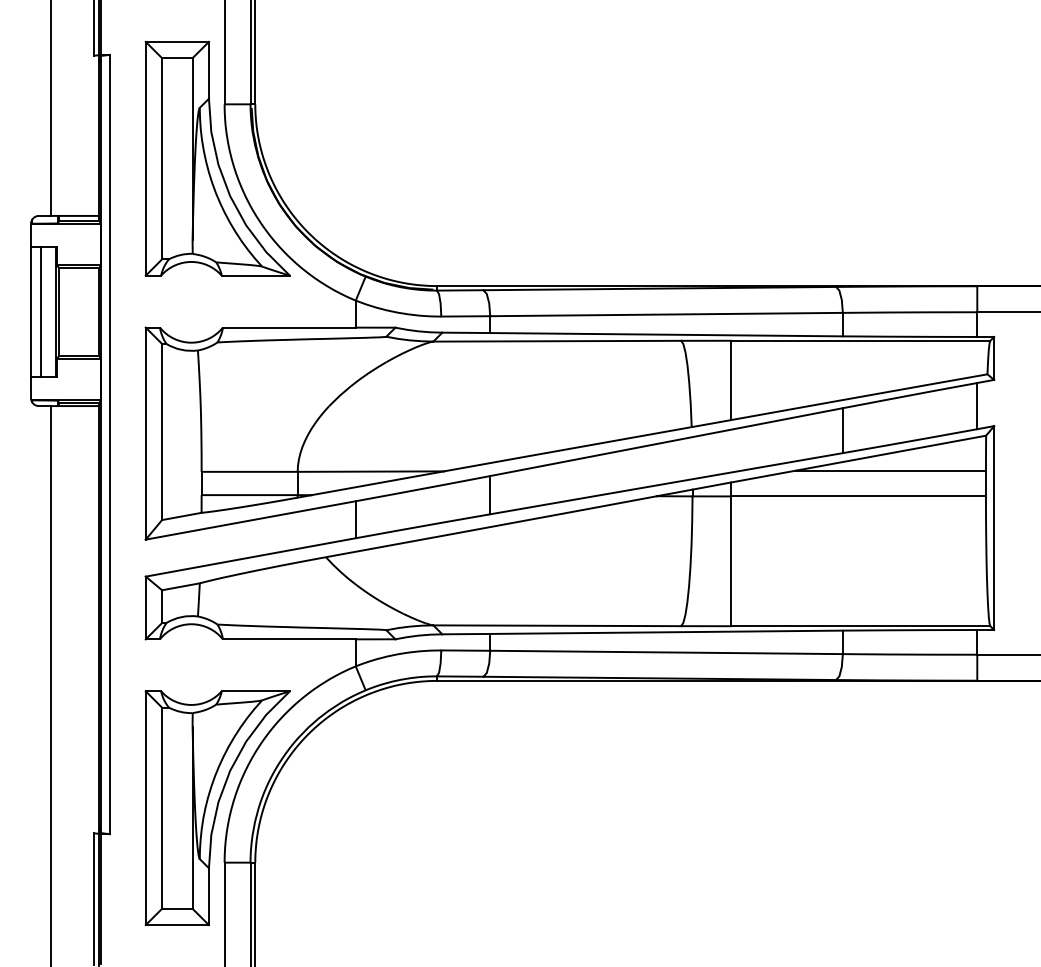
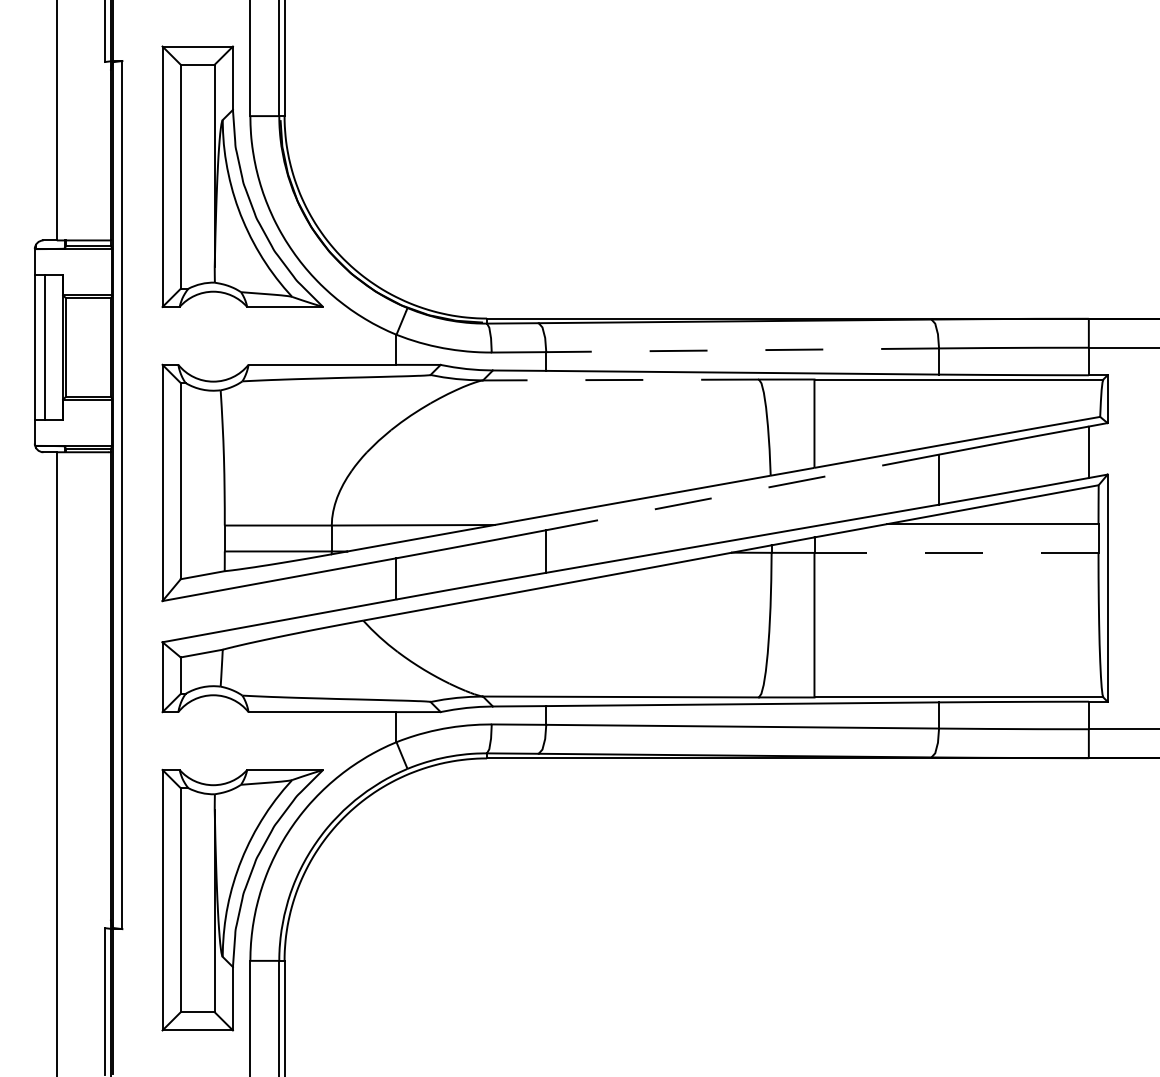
line: (666, 314) -> (742, 350), solid -> dashed
line: (556, 341) -> (620, 380), solid -> dashed
line: (666, 442) -> (742, 492), solid -> dashed
line: (858, 496) -> (956, 552), solid -> dashed

